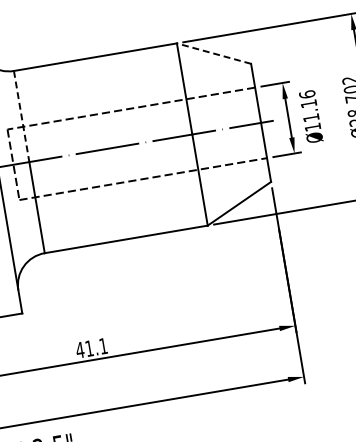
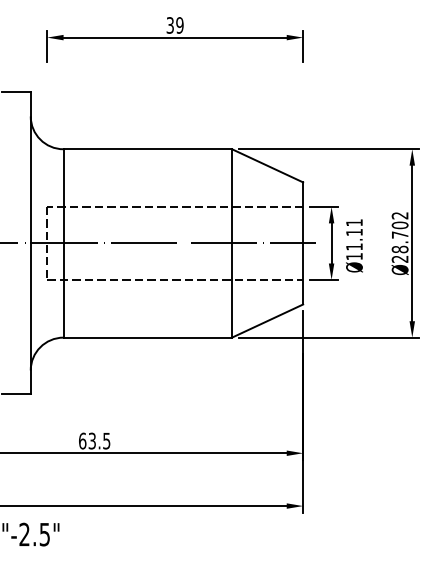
line: (213, 53) -> (267, 165), dashed -> solid
text: (307, 94) -> (354, 222), Ø11.16 -> Ø11.11
line: (21, 116) -> (63, 196), dashed -> solid
text: (91, 347) -> (94, 440), 41.1 -> 63.5

